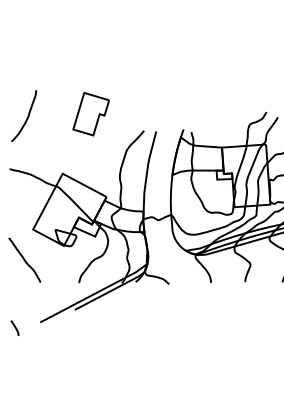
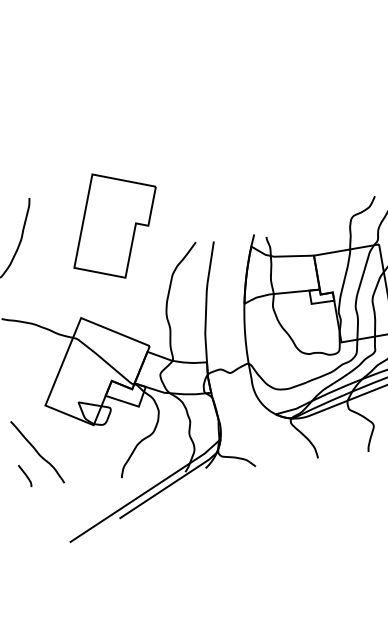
part: (90, 113) -> (113, 224), size x1.67
line: (14, 327) -> (24, 475), moved

